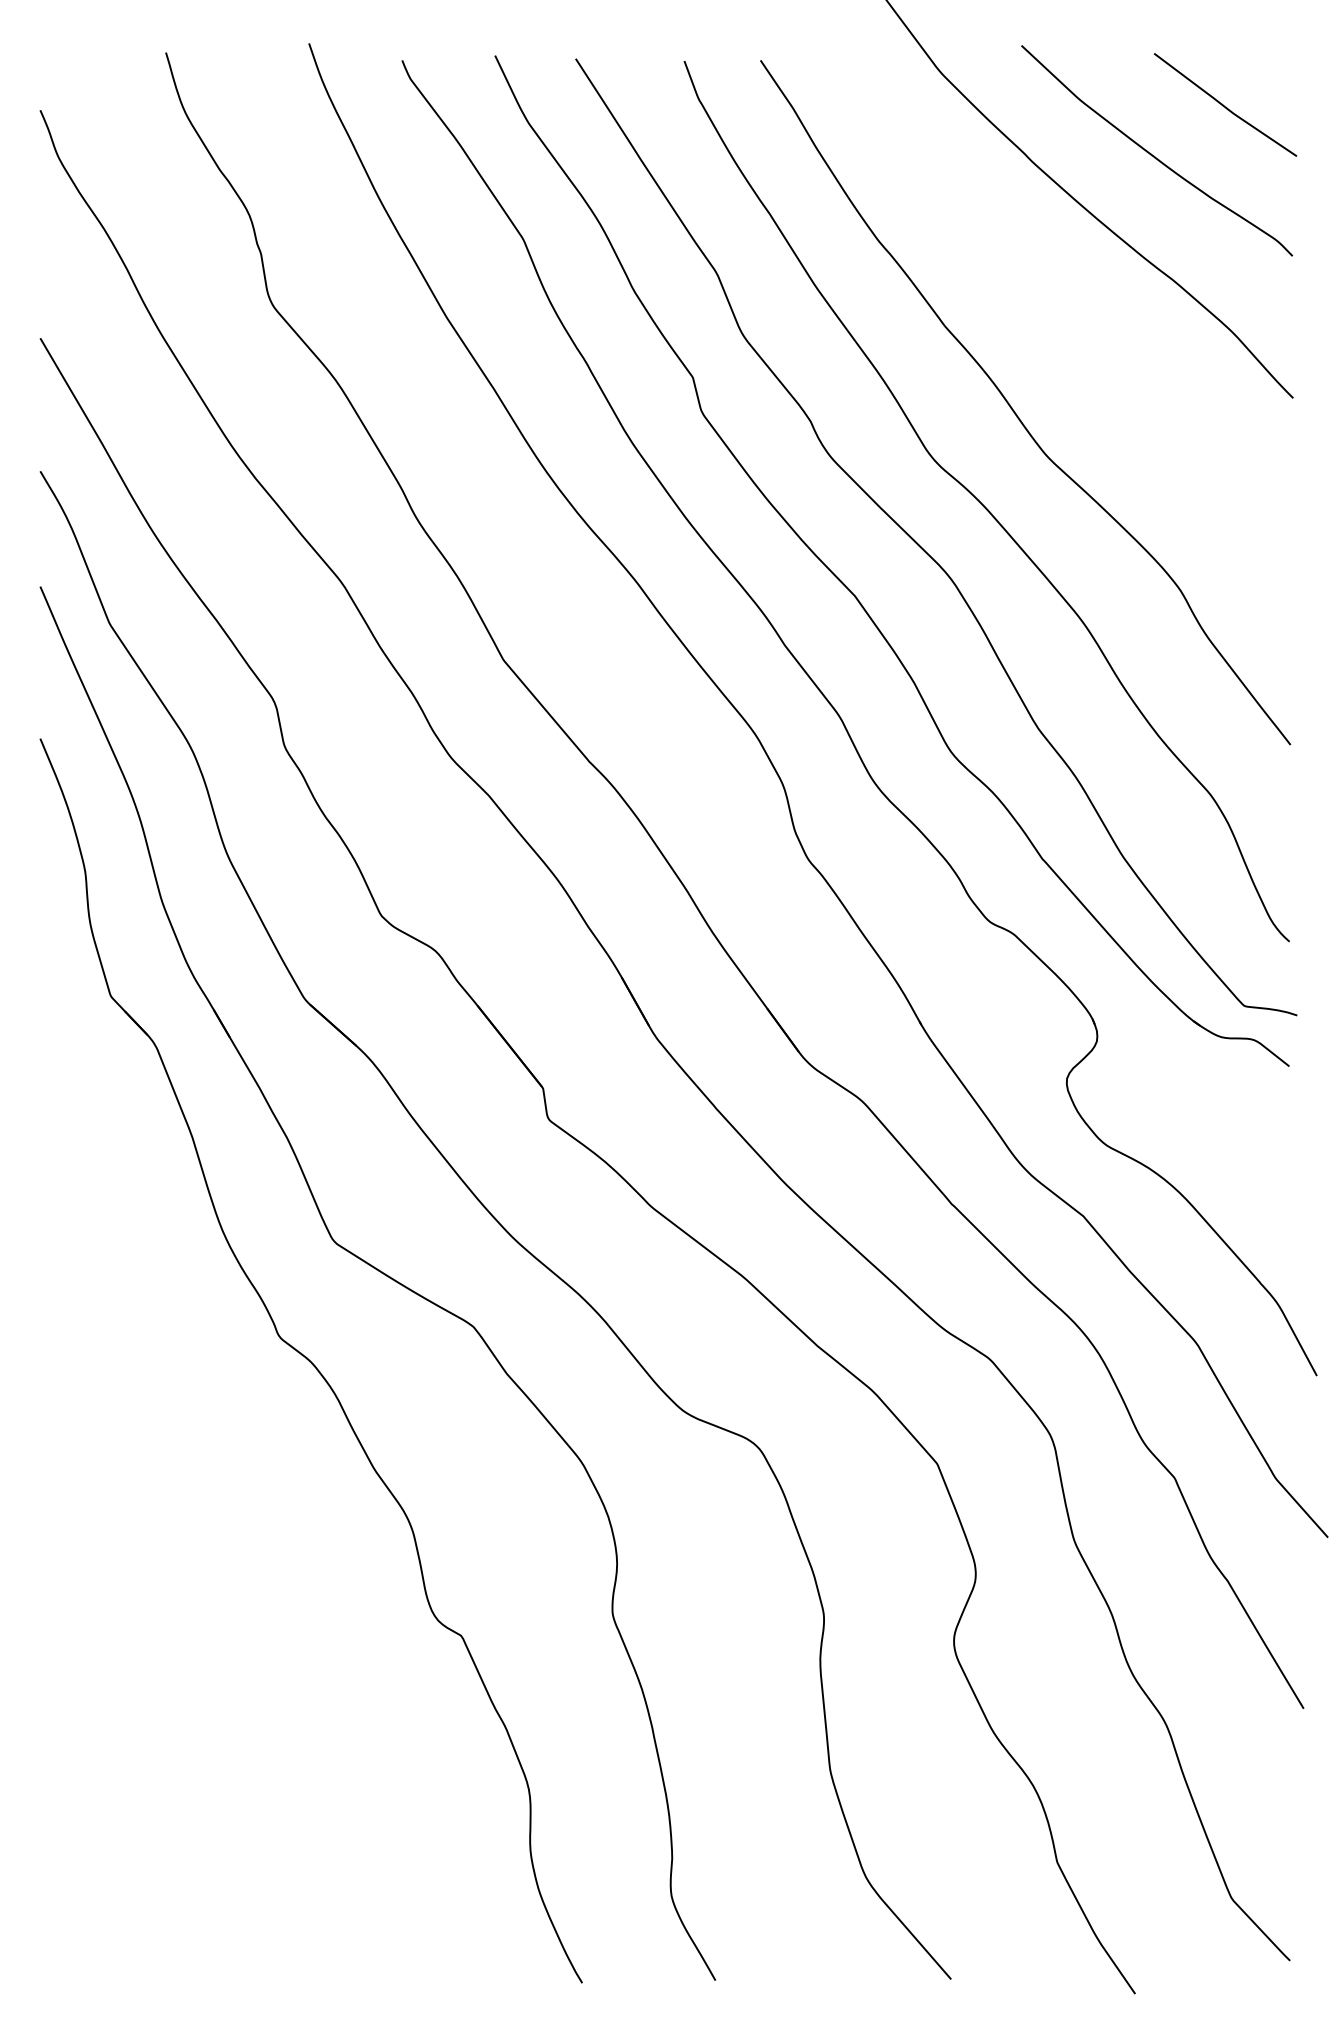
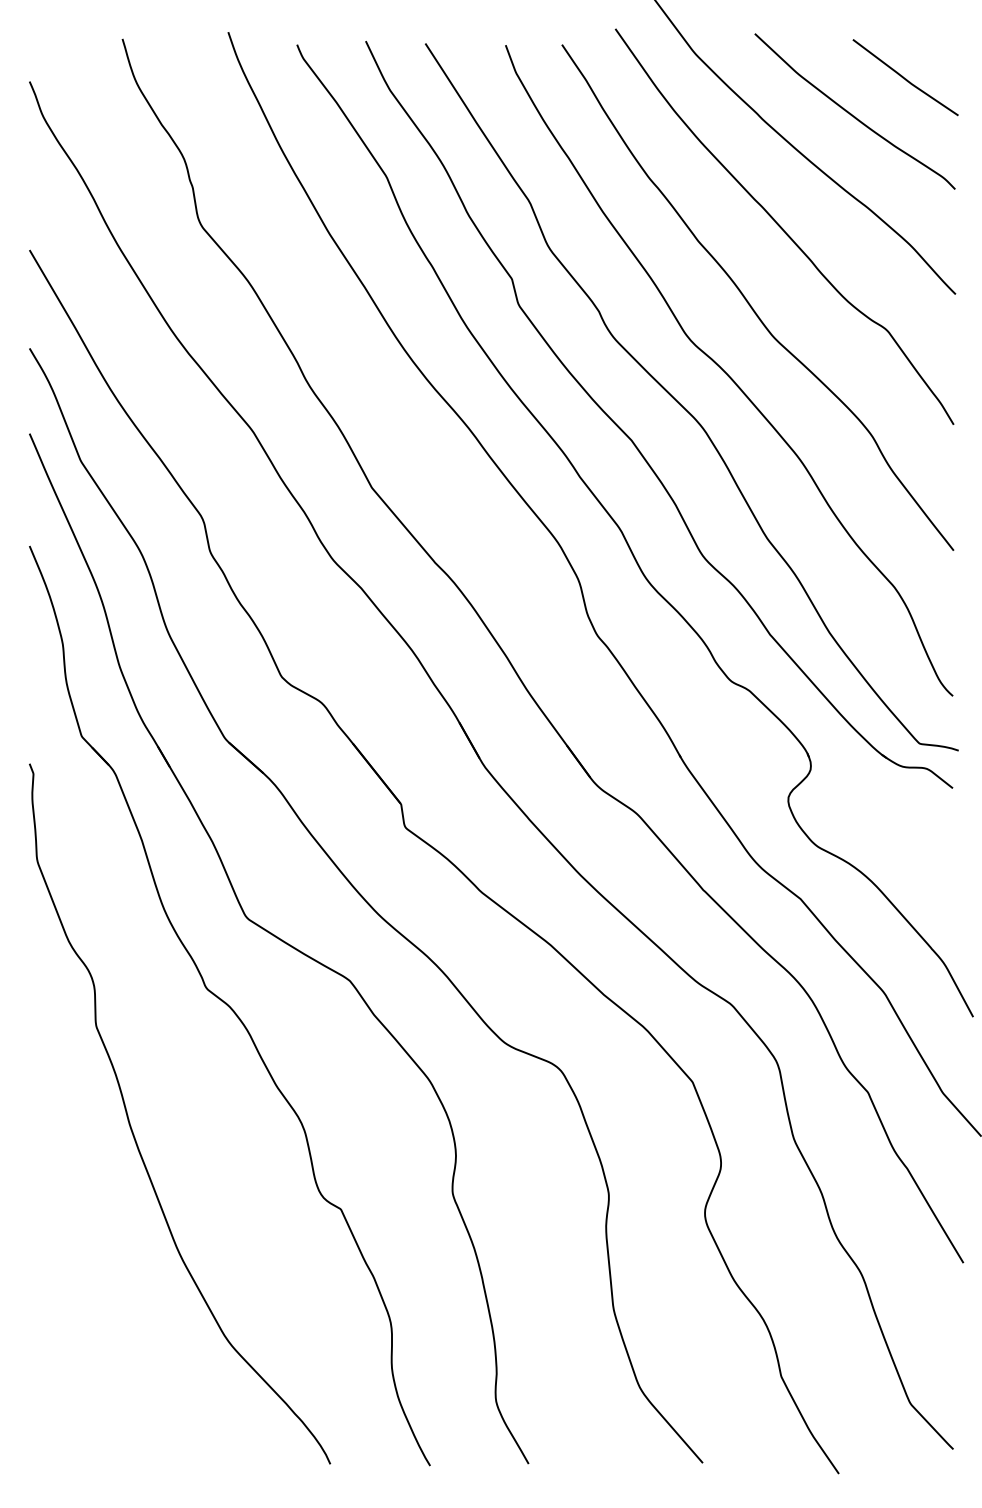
curve: (1058, 307) -> (782, 227), added
curve: (179, 1526) -> (132, 1128), added

